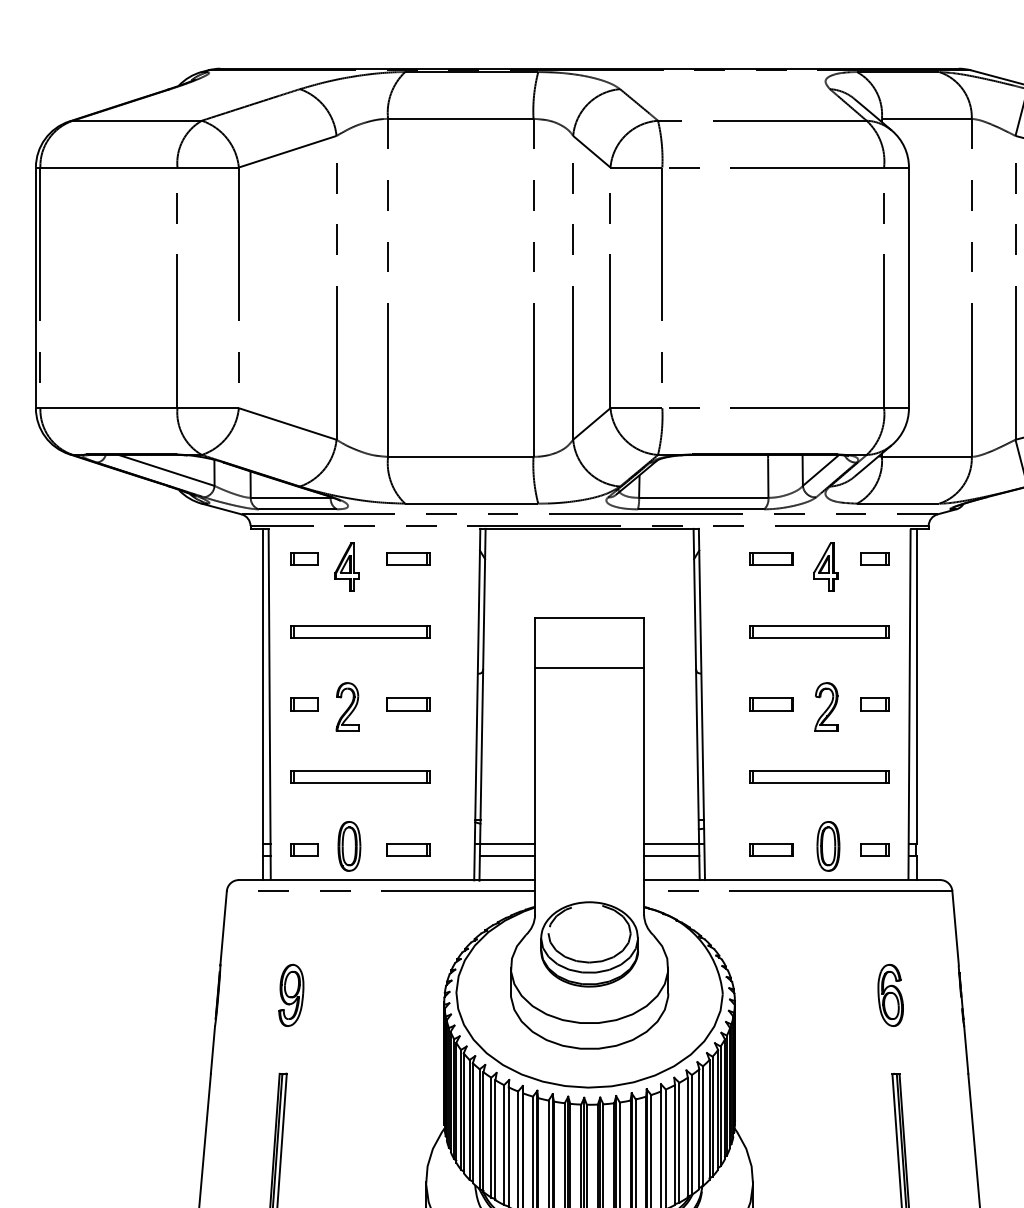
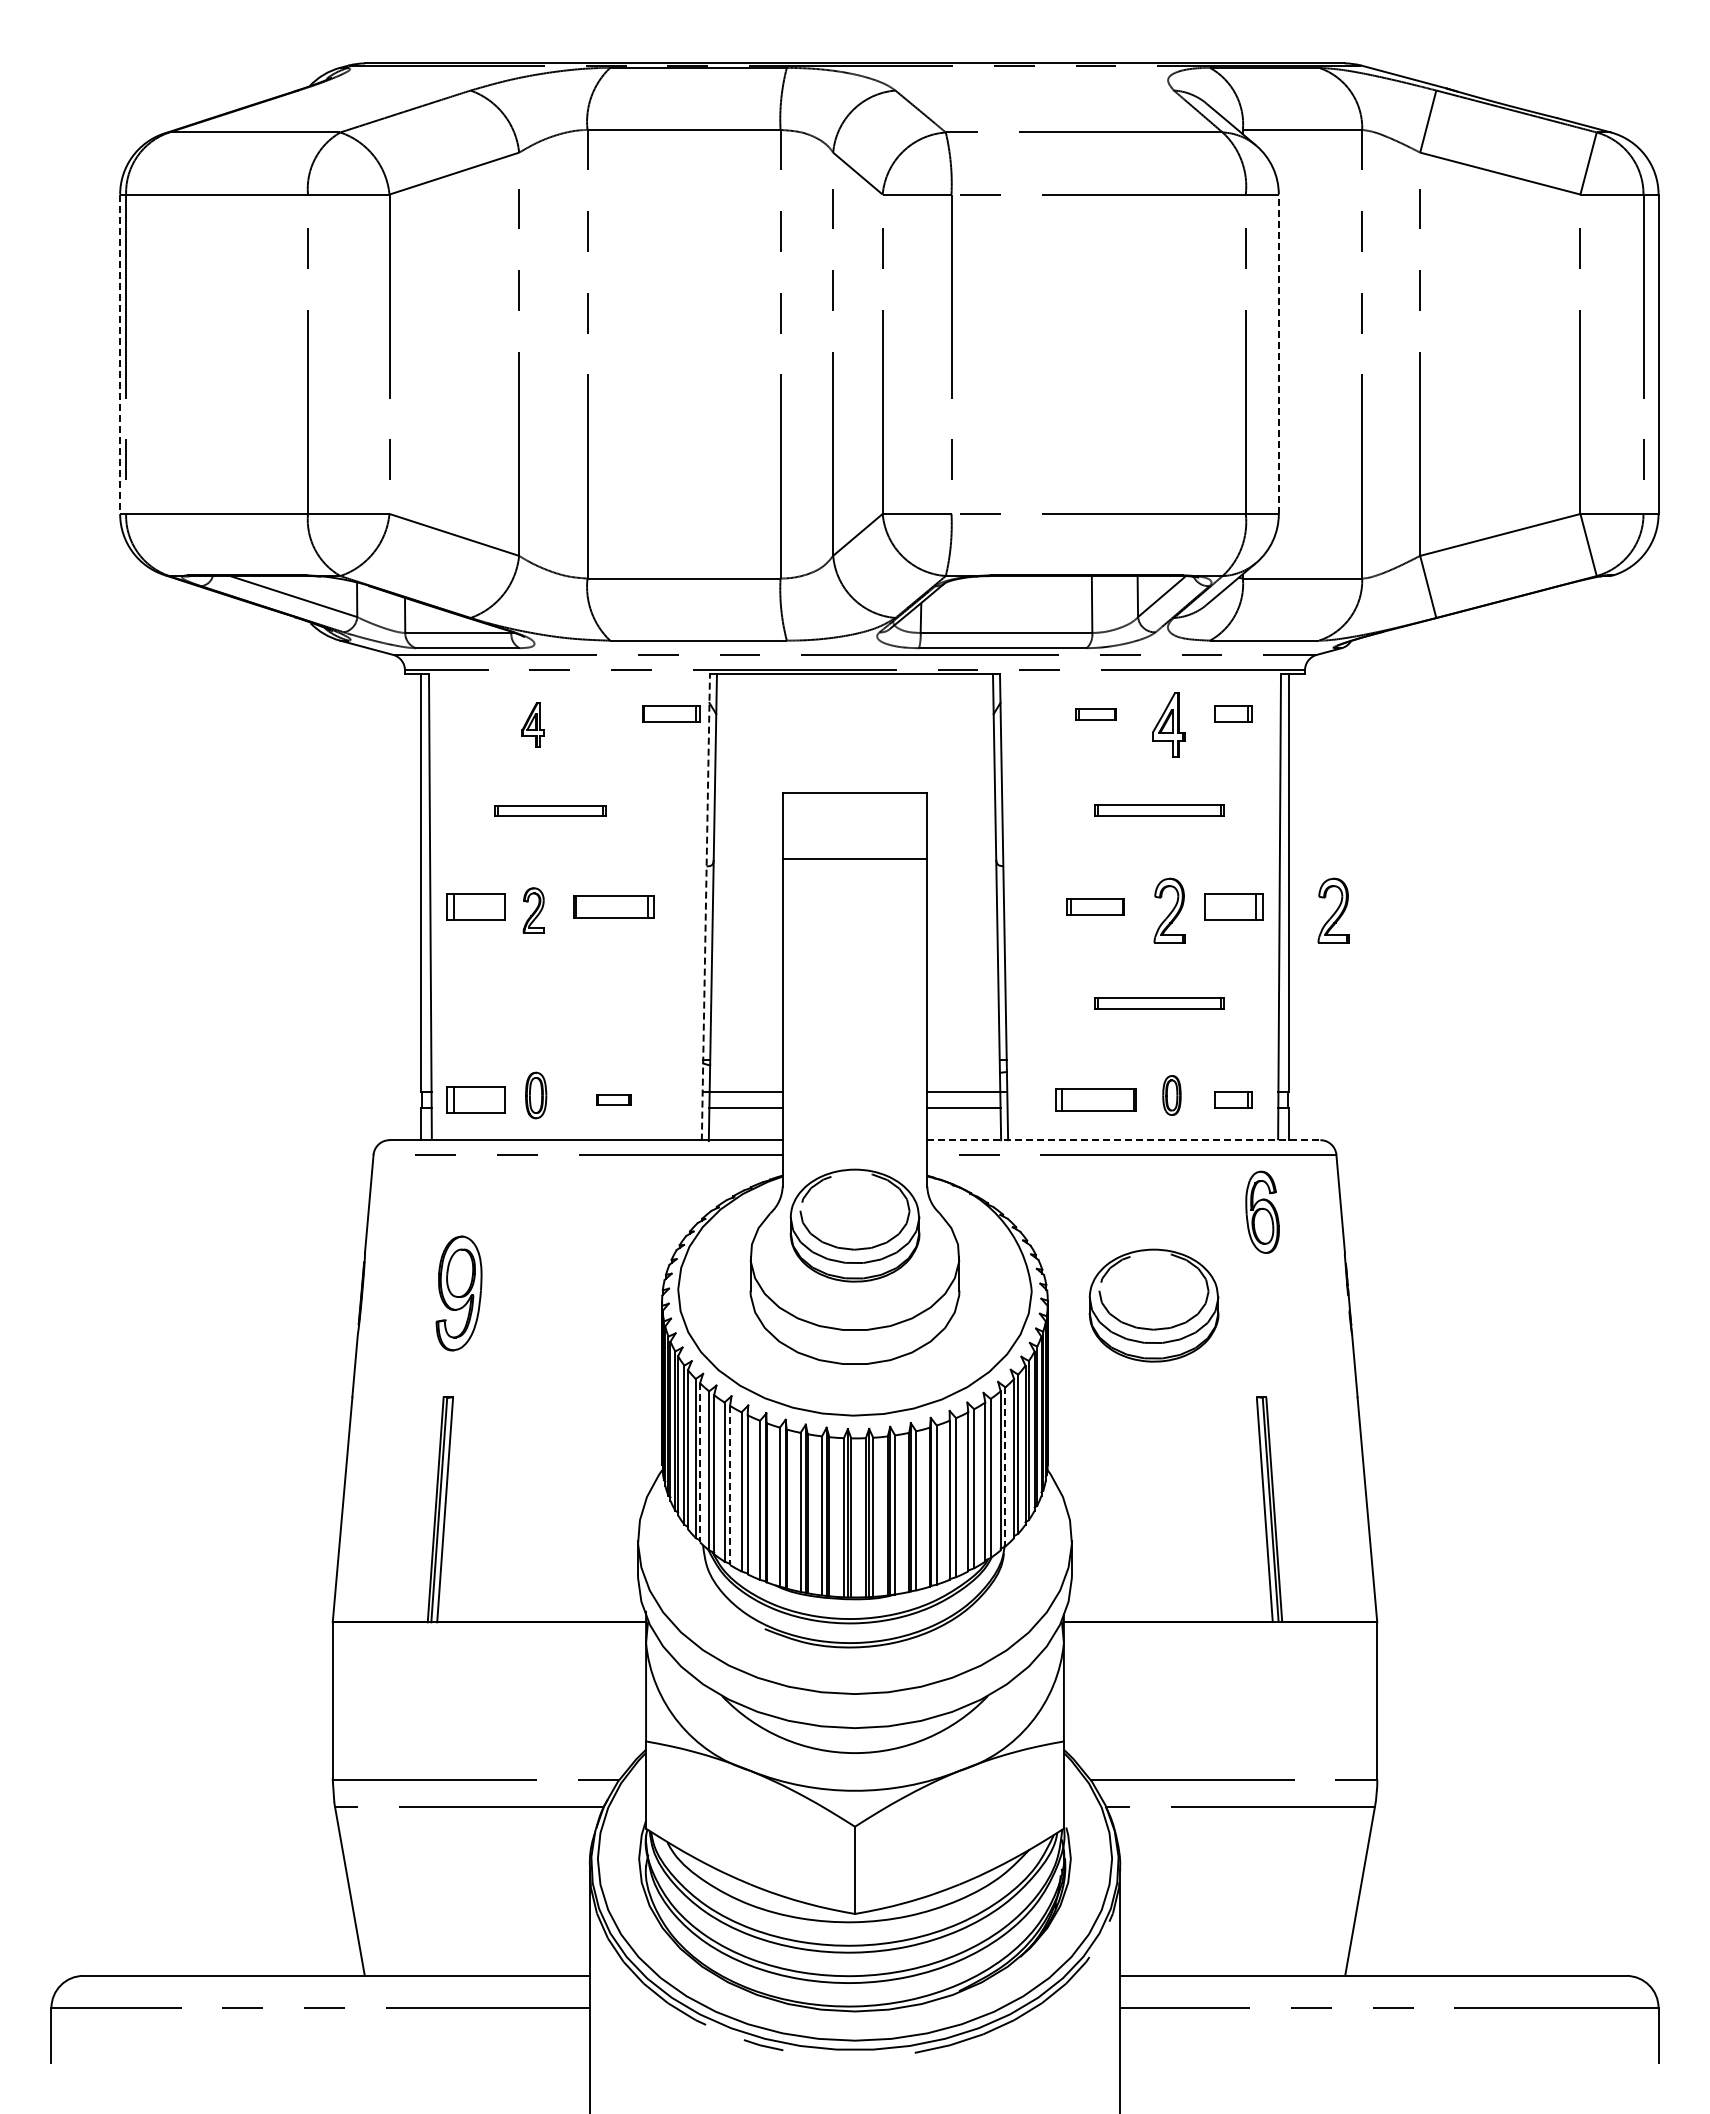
line: (36, 288) -> (120, 354), solid -> dashed
line: (908, 288) -> (1278, 354), solid -> dashed
part: (304, 558) -> (476, 713), removed
part: (408, 558) -> (671, 713), moved
part: (770, 558) -> (1095, 713), size x0.7
part: (347, 566) -> (533, 724), size x0.7
part: (360, 631) -> (550, 810), size x0.6
part: (819, 631) -> (1159, 810), size x0.7
part: (304, 703) -> (476, 906), size x1.6
part: (408, 703) -> (614, 906), size x1.4
line: (476, 703) -> (705, 906), solid -> dashed
part: (874, 703) -> (1233, 906), size x1.6
part: (347, 706) -> (533, 910), size x0.7
part: (950, 706) -> (1333, 910), added
part: (360, 777) -> (550, 1003), removed
part: (819, 777) -> (1159, 1003), size x0.7
part: (348, 846) -> (535, 1095), size x0.7
part: (828, 846) -> (1171, 1095), size x0.6
part: (304, 849) -> (476, 1099), size x1.6
part: (408, 849) -> (614, 1099), size x0.6
part: (770, 849) -> (1095, 1099), size x1.4
line: (791, 880) -> (1123, 1140), solid -> dashed
part: (291, 994) -> (459, 1292), size x1.4
part: (890, 994) -> (1262, 1211), moved
part: (814, 1004) -> (1153, 1305), added
line: (473, 1122) -> (700, 1462), solid -> dashed
line: (703, 1125) -> (1005, 1466), solid -> dashed
line: (495, 1140) -> (730, 1485), solid -> dashed

